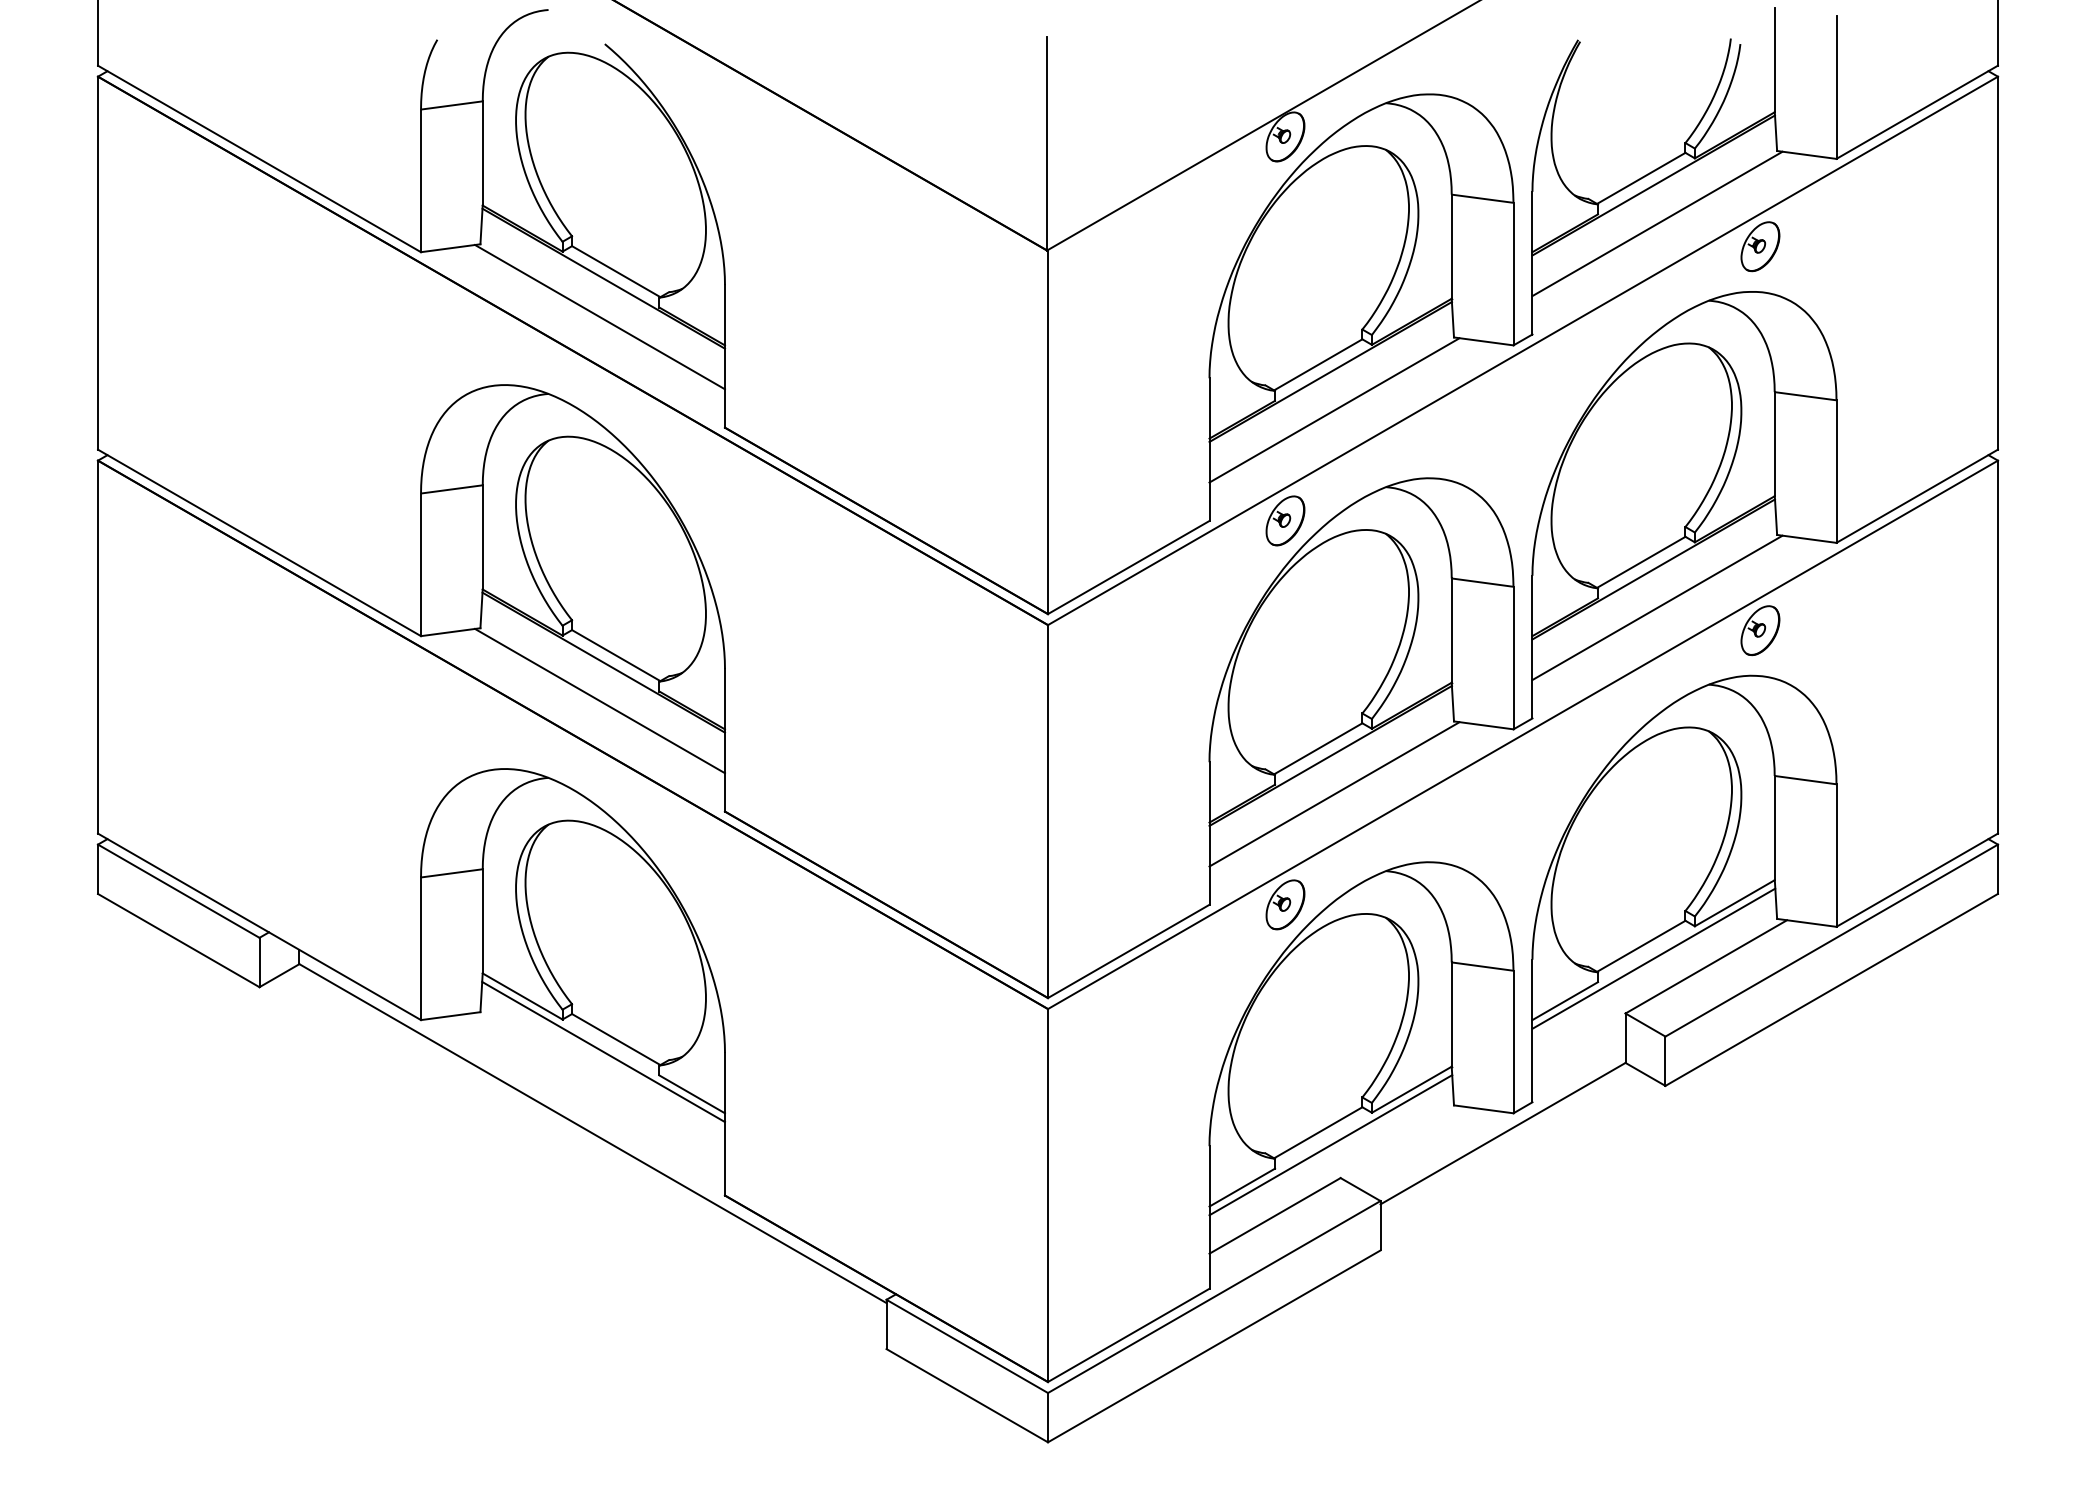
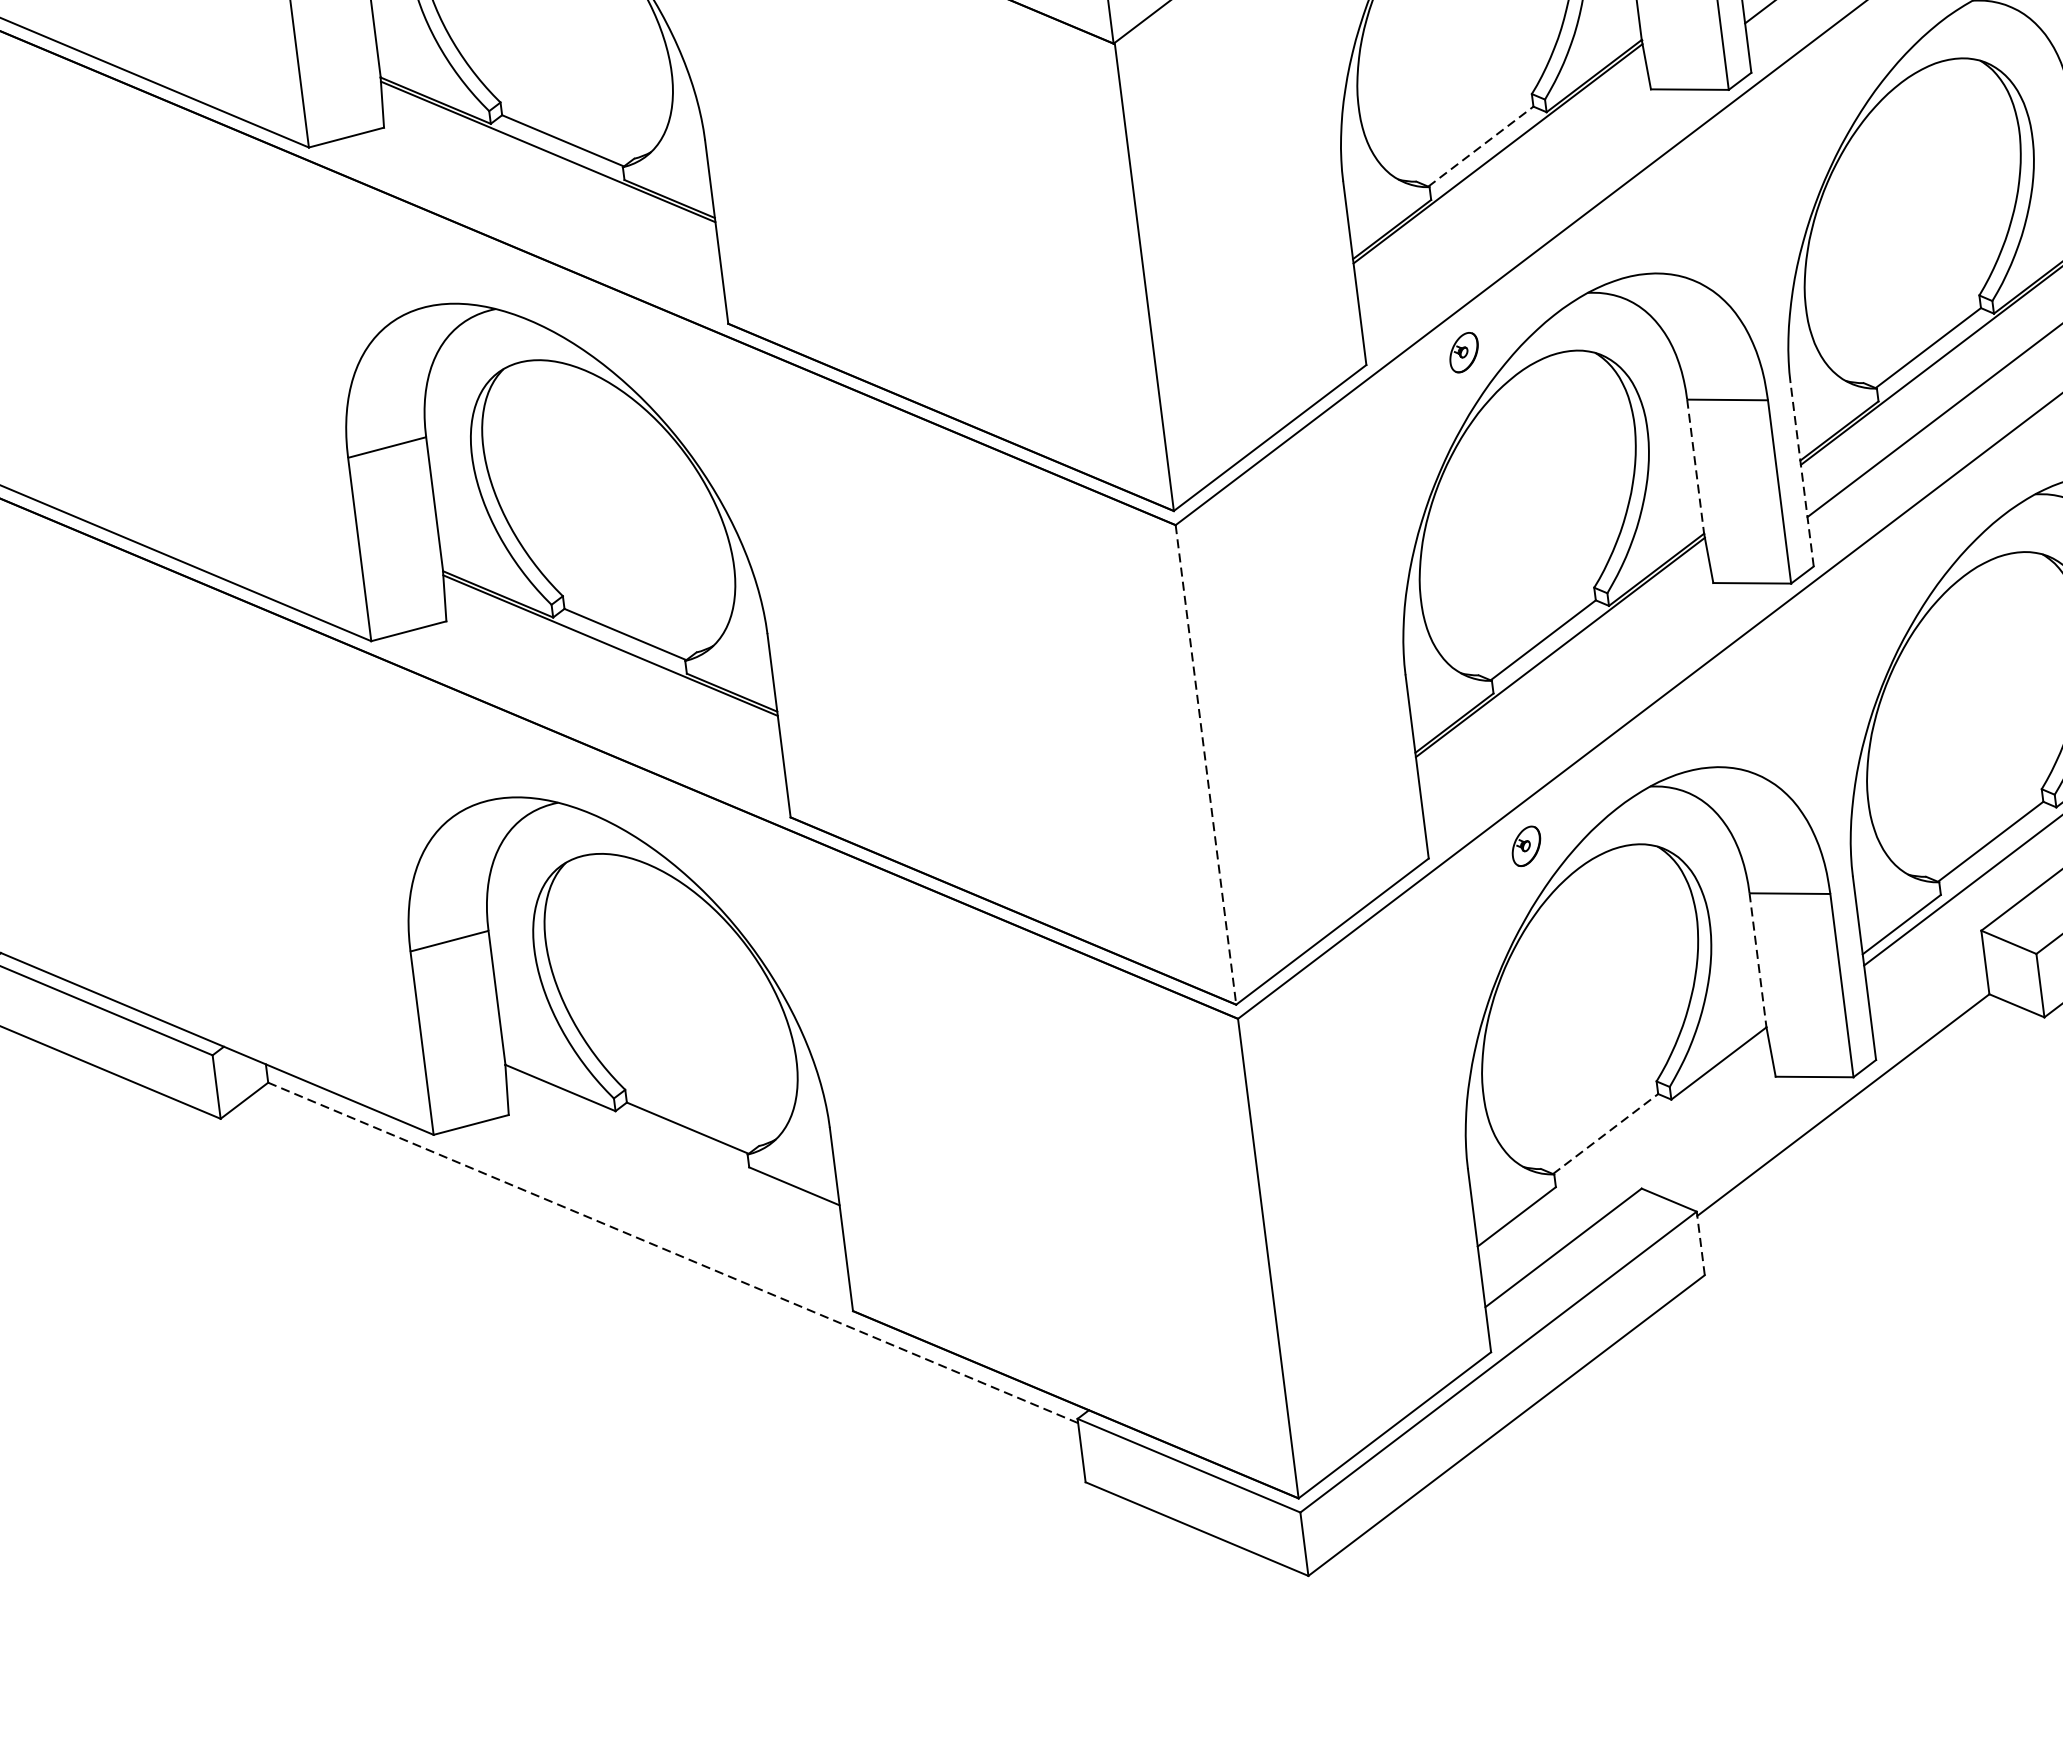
line: (600, 316) -> (550, 201), removed
line: (1318, 364) -> (1481, 146), solid -> dashed
line: (1334, 410) -> (1509, 202), removed
part: (1285, 520) -> (1464, 352), size x0.6
line: (1451, 631) -> (1695, 467), solid -> dashed
line: (1532, 646) -> (1802, 473), solid -> dashed
line: (600, 700) -> (612, 694), removed
line: (1334, 794) -> (1571, 696), removed
line: (1048, 812) -> (1206, 766), solid -> dashed
part: (1285, 904) -> (1526, 845), size x0.6
line: (1451, 1015) -> (1757, 961), solid -> dashed
line: (603, 1051) -> (673, 1145), removed
line: (1318, 1132) -> (1605, 1133), solid -> dashed
line: (592, 1133) -> (672, 1252), solid -> dashed
line: (1330, 1145) -> (1623, 1148), removed
line: (1380, 1225) -> (1700, 1243), solid -> dashed

